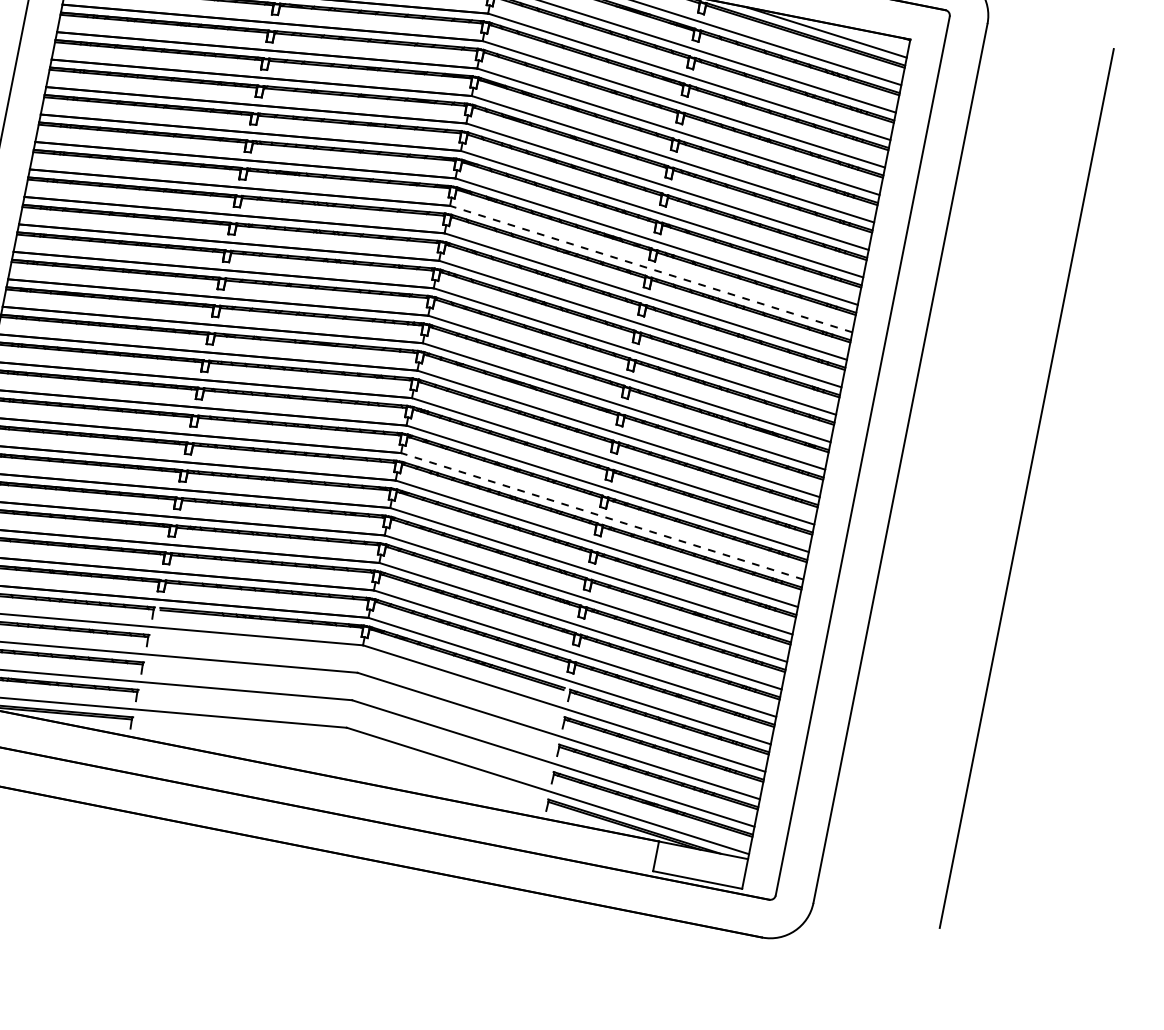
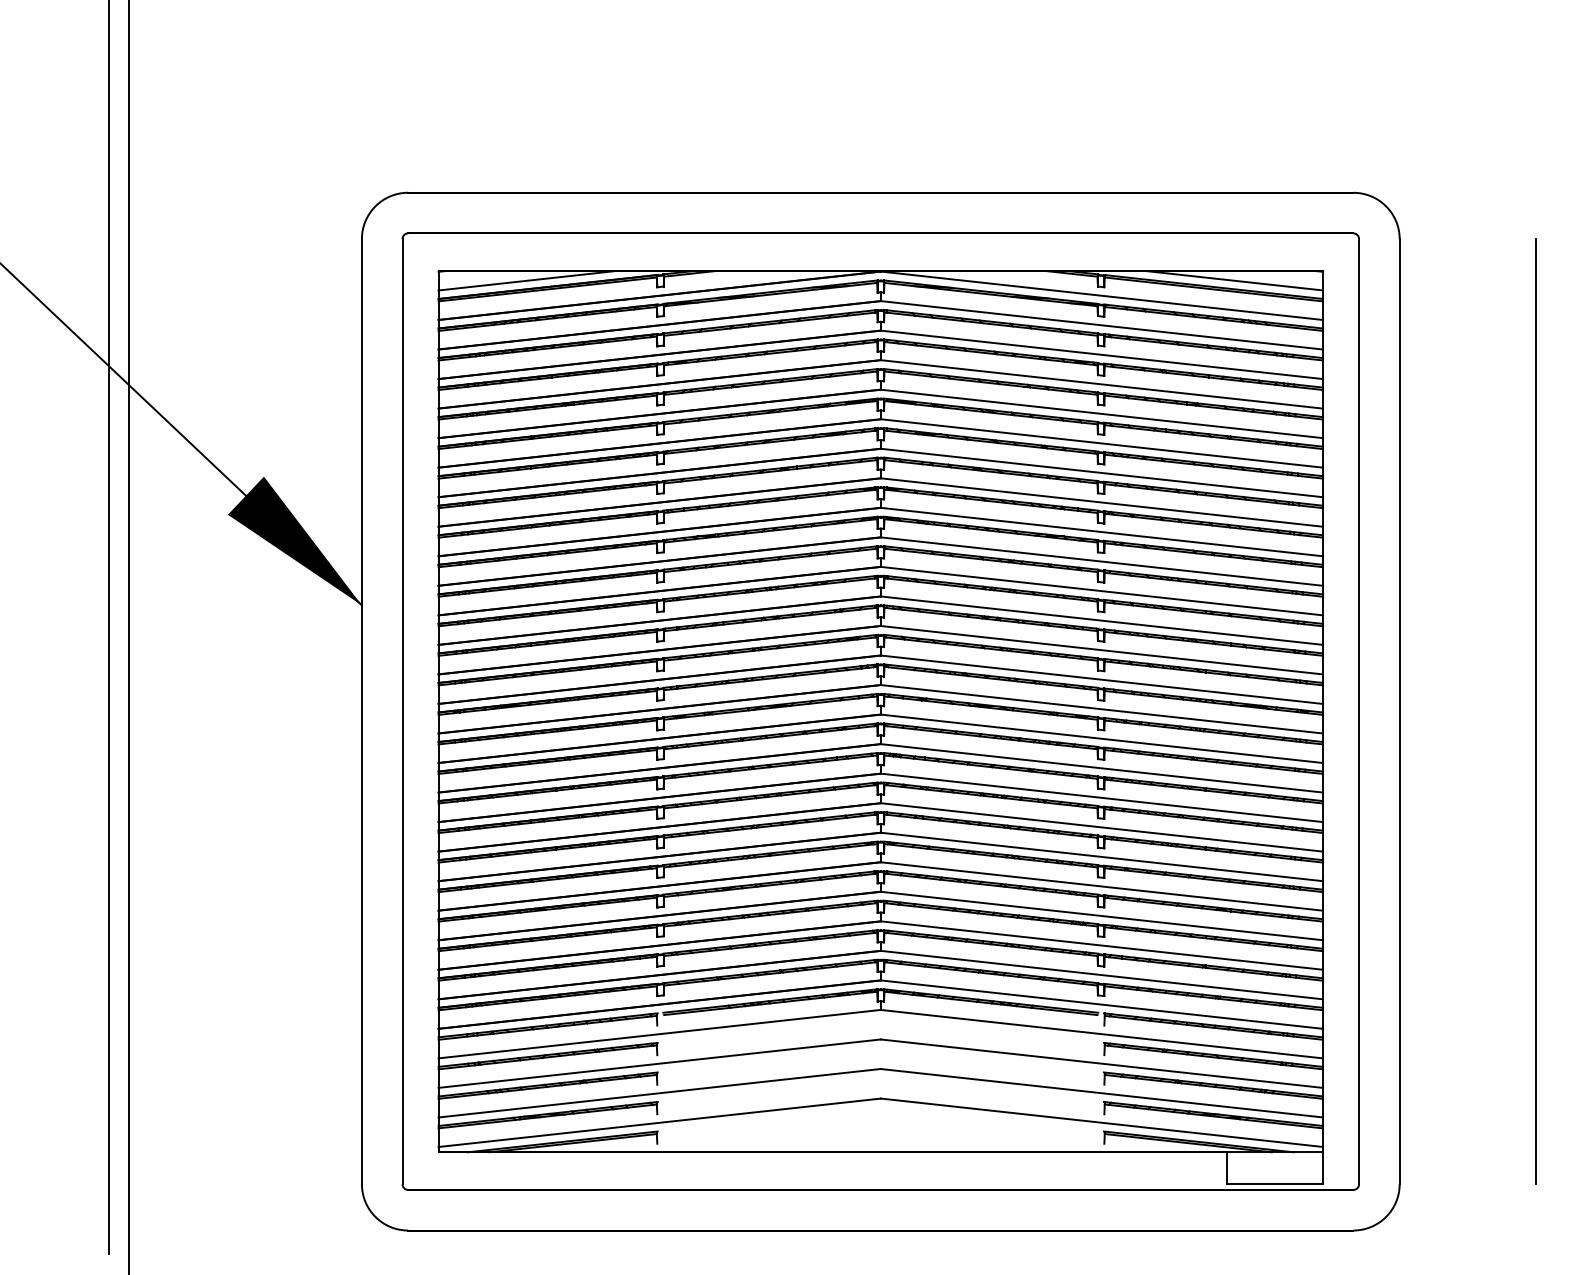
line: (650, 268) -> (1101, 561), dashed -> solid
line: (601, 516) -> (1101, 827), dashed -> solid

